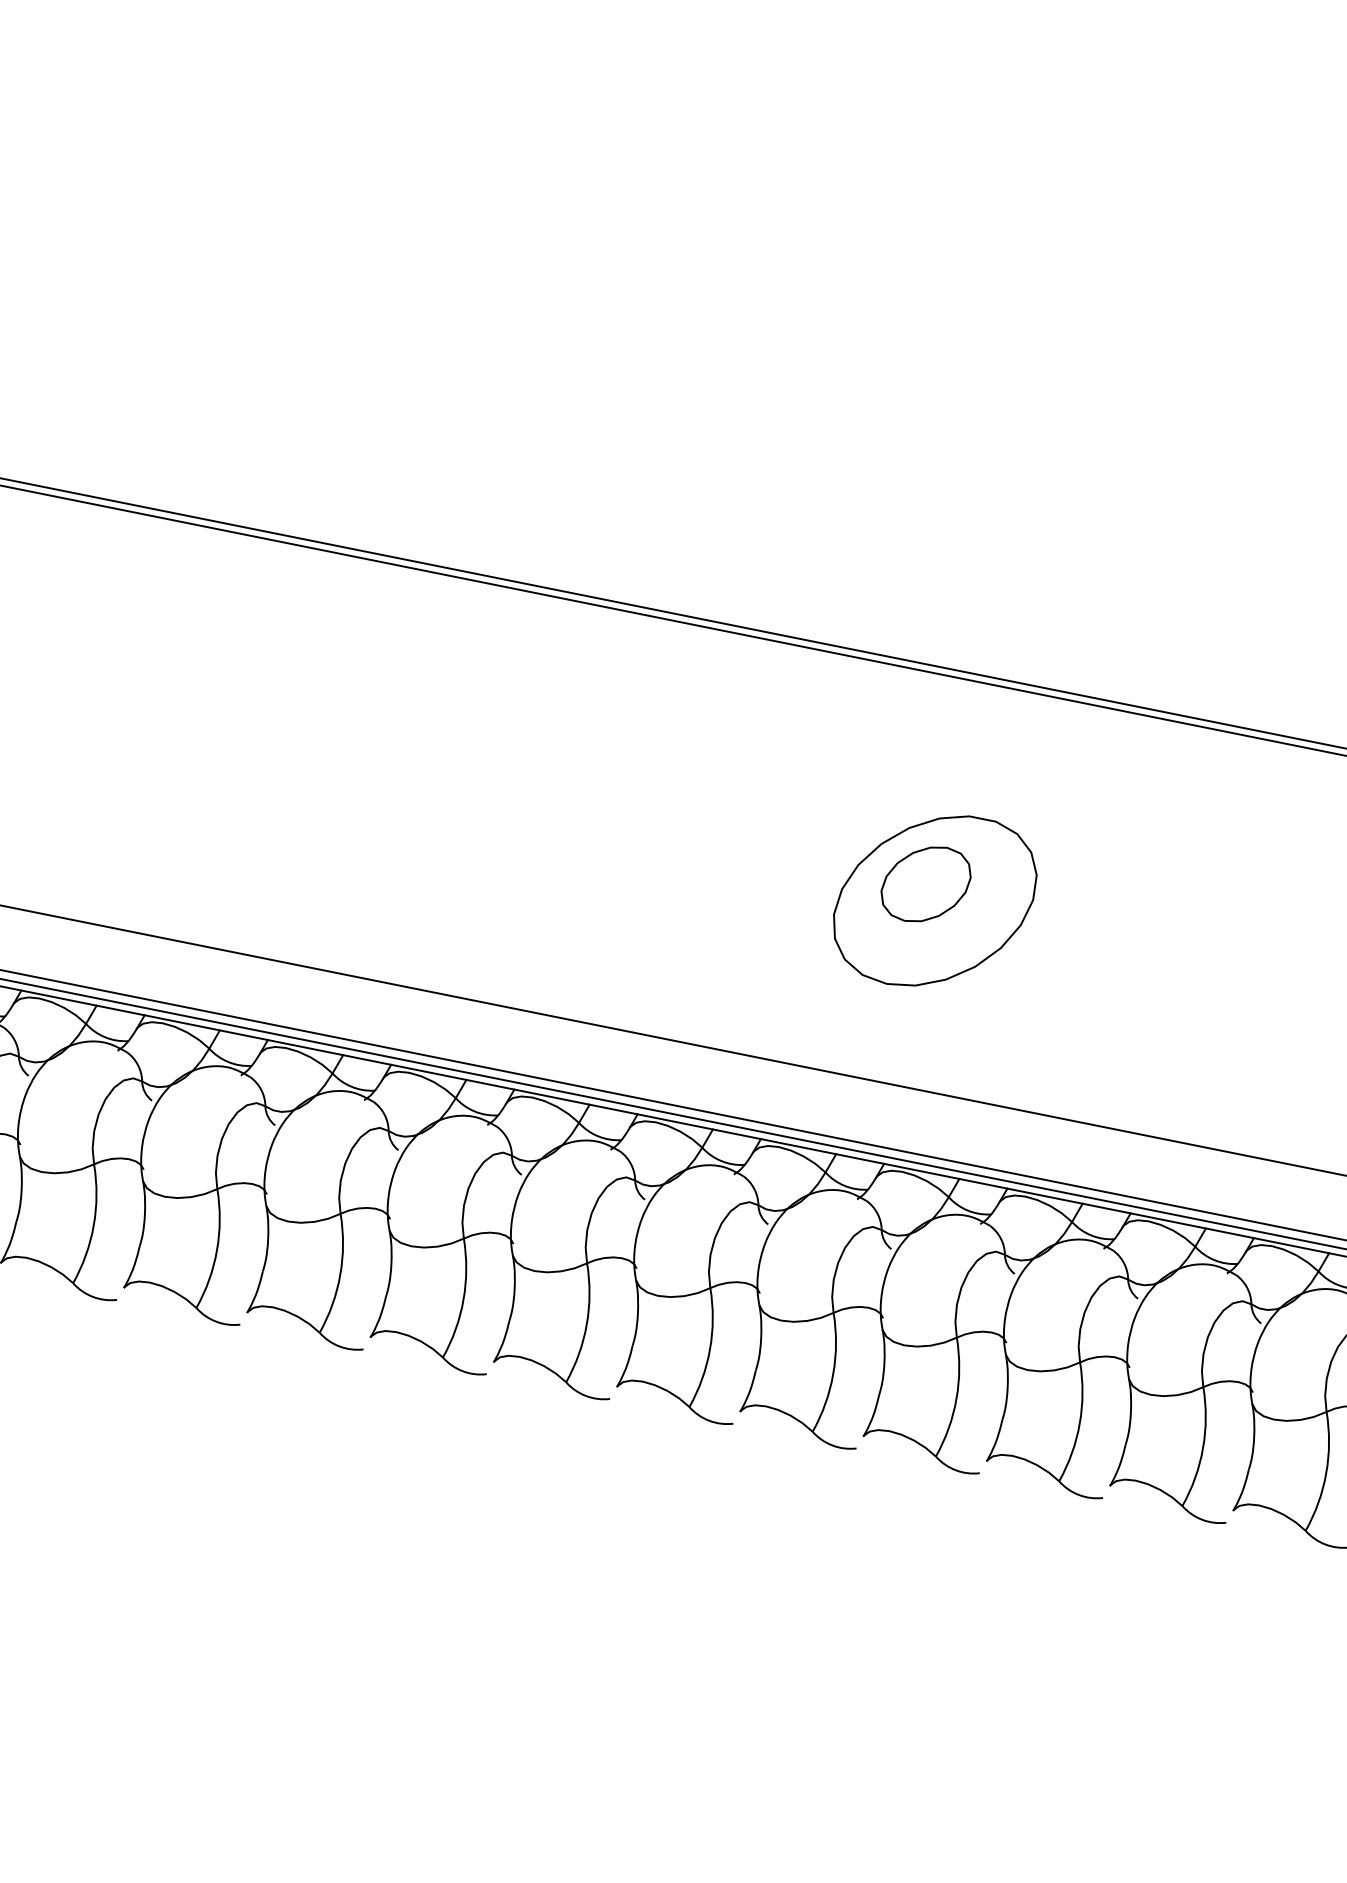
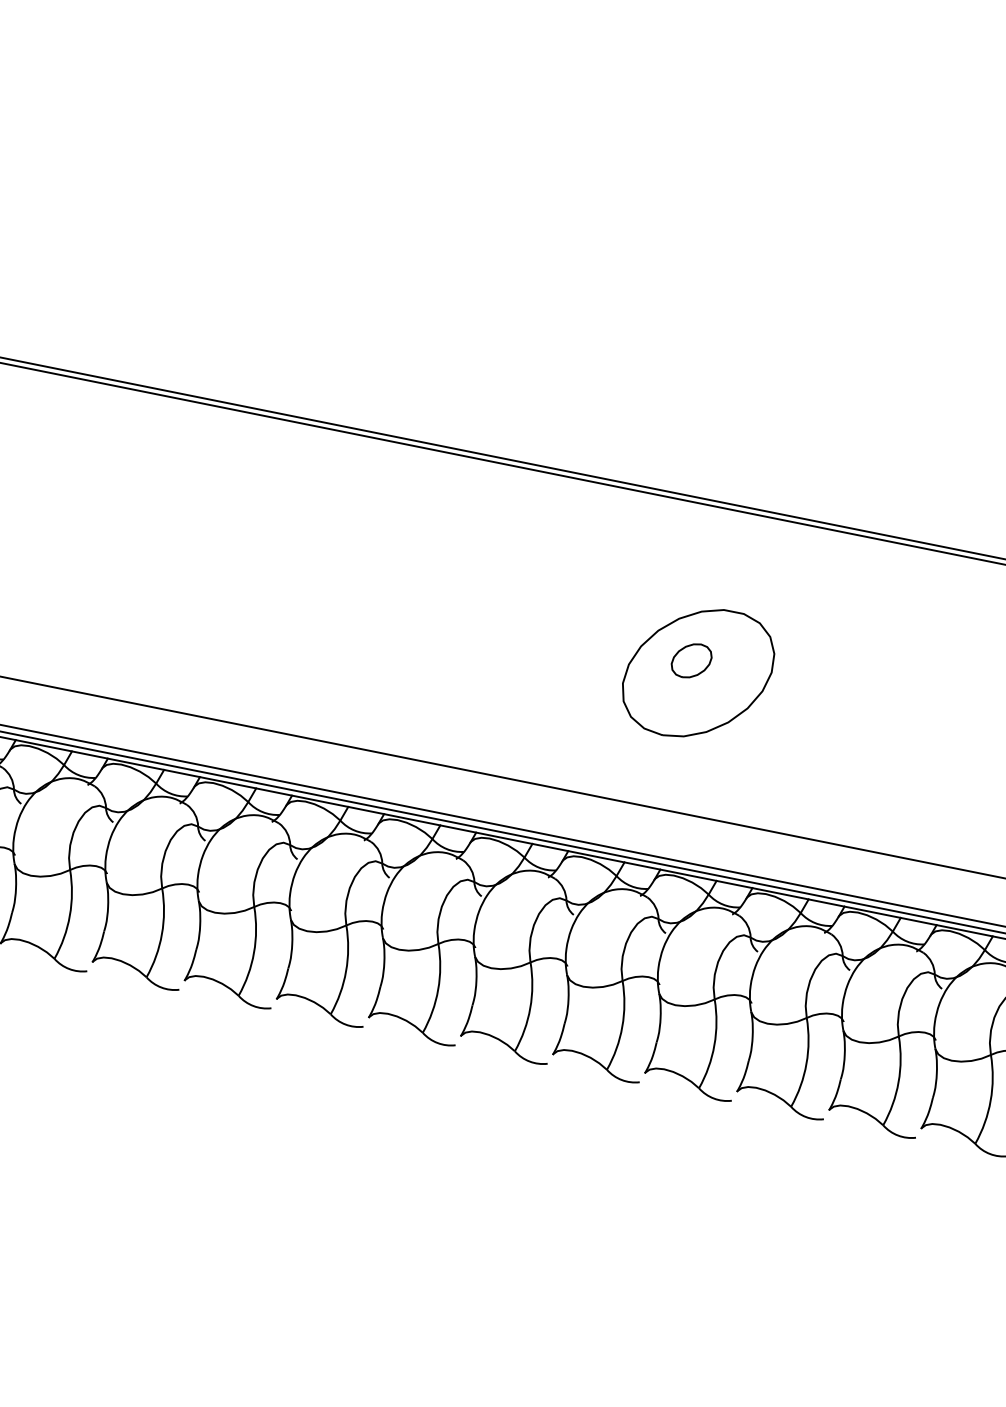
part: (925, 884) -> (691, 660), size x0.6

